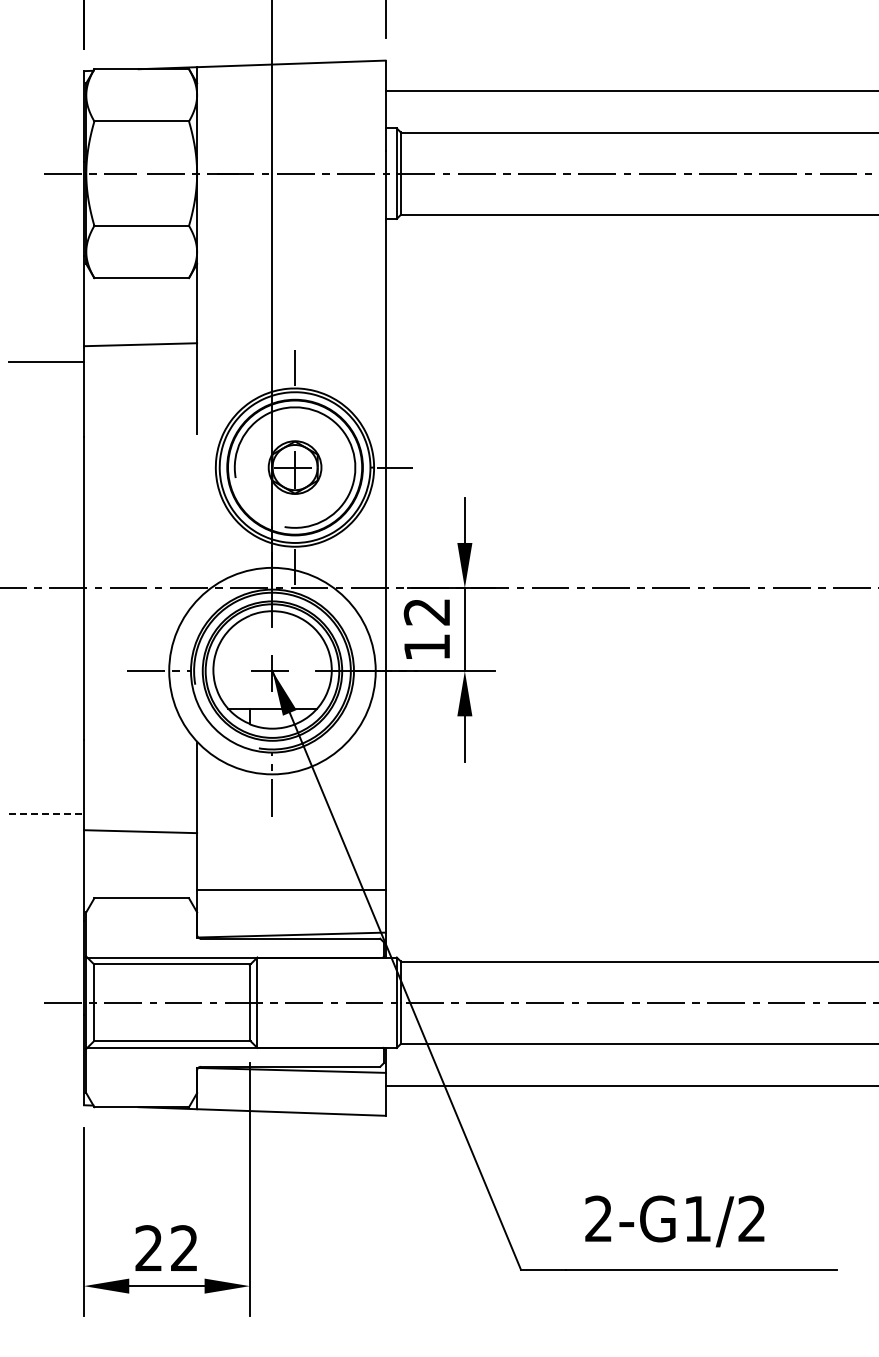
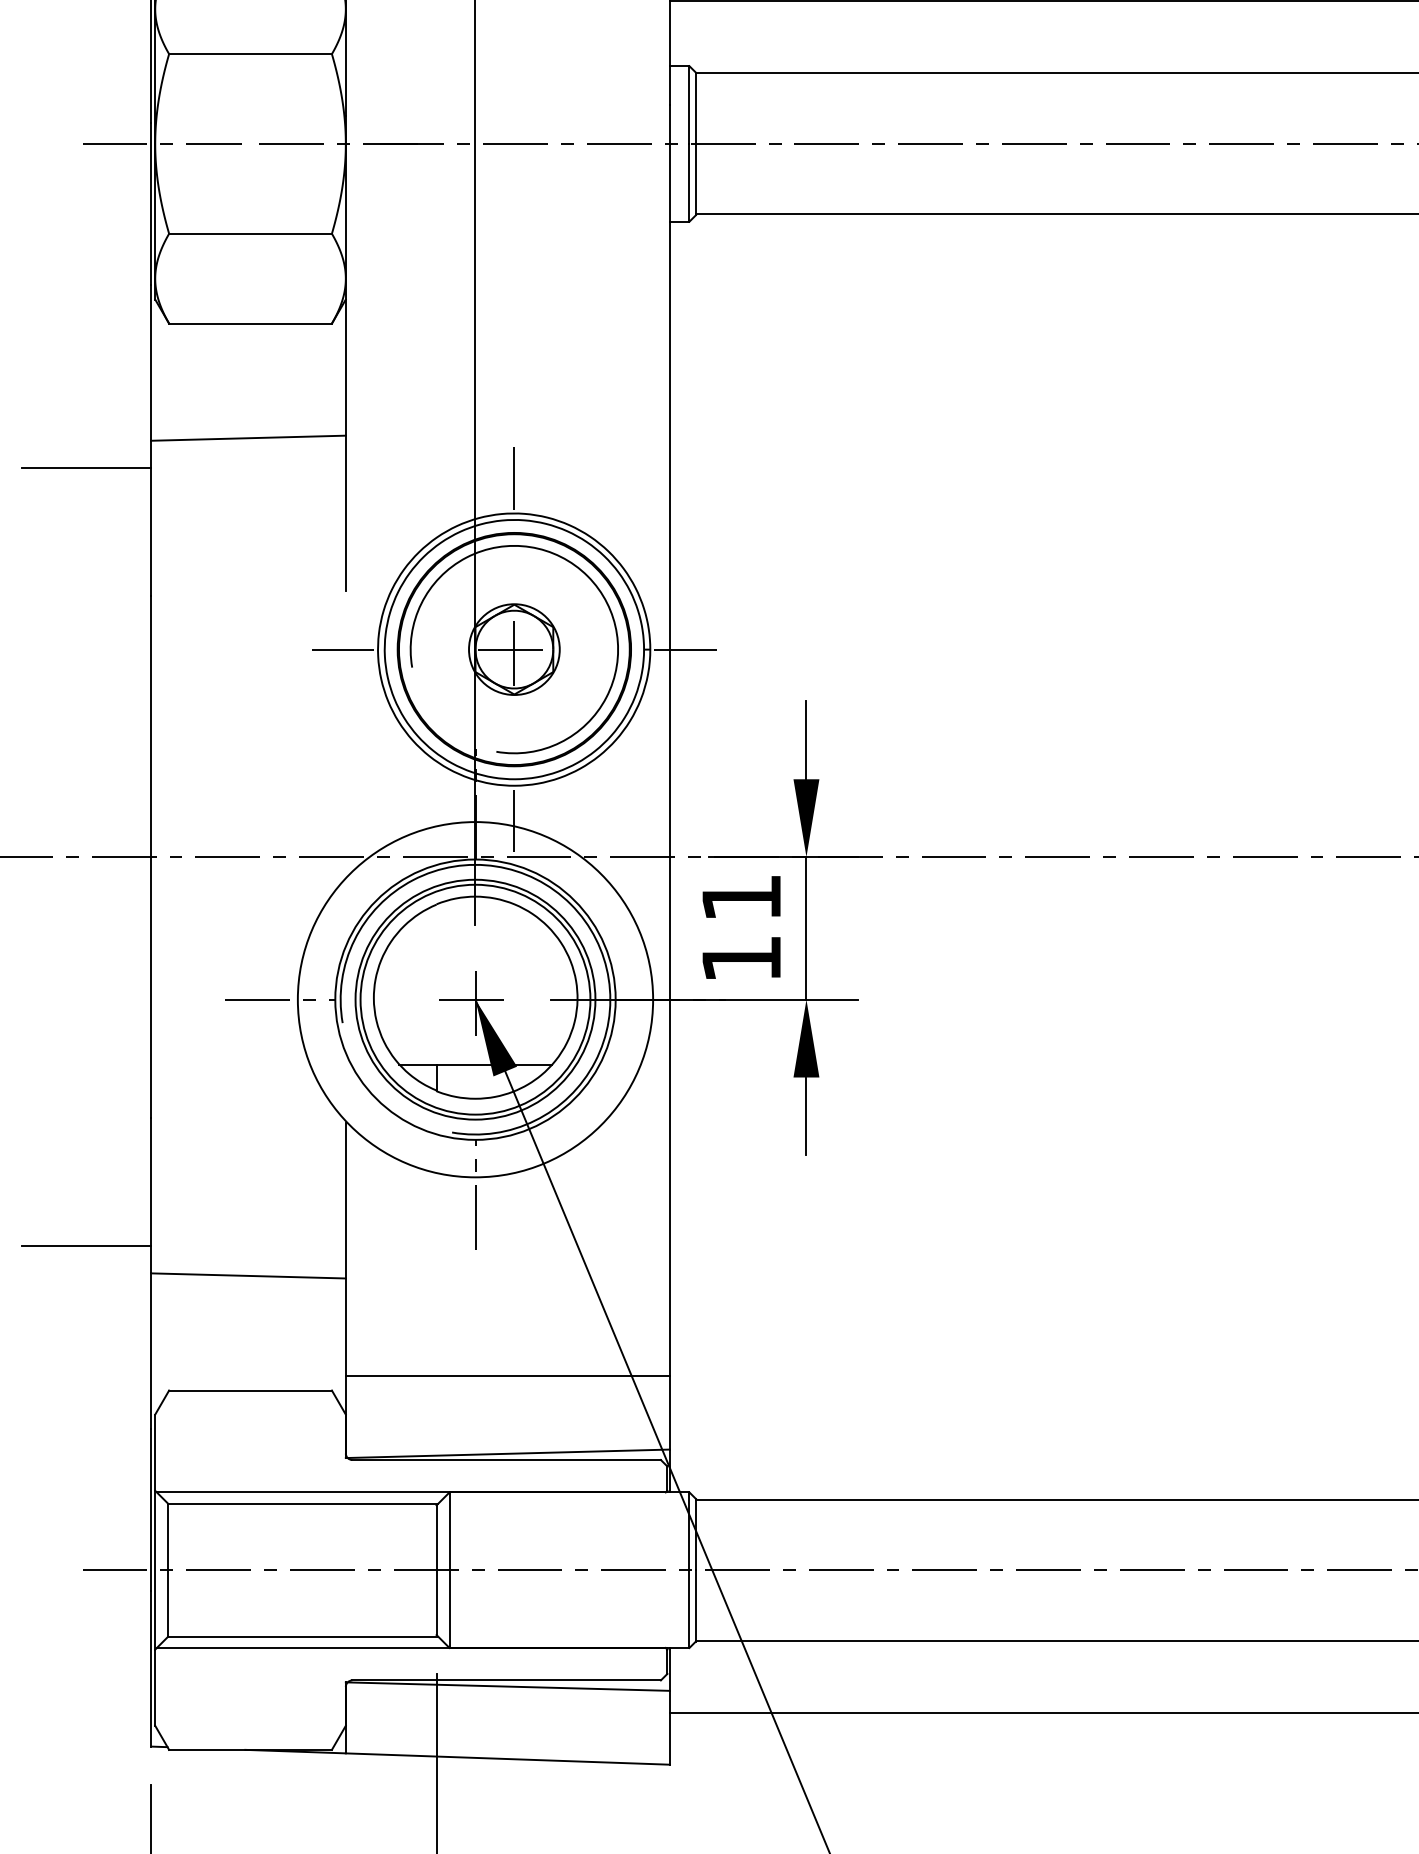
line: (195, 467) -> (343, 649), added
text: (426, 612) -> (740, 898), 12 -> 11
line: (46, 814) -> (86, 1246), dashed -> solid

